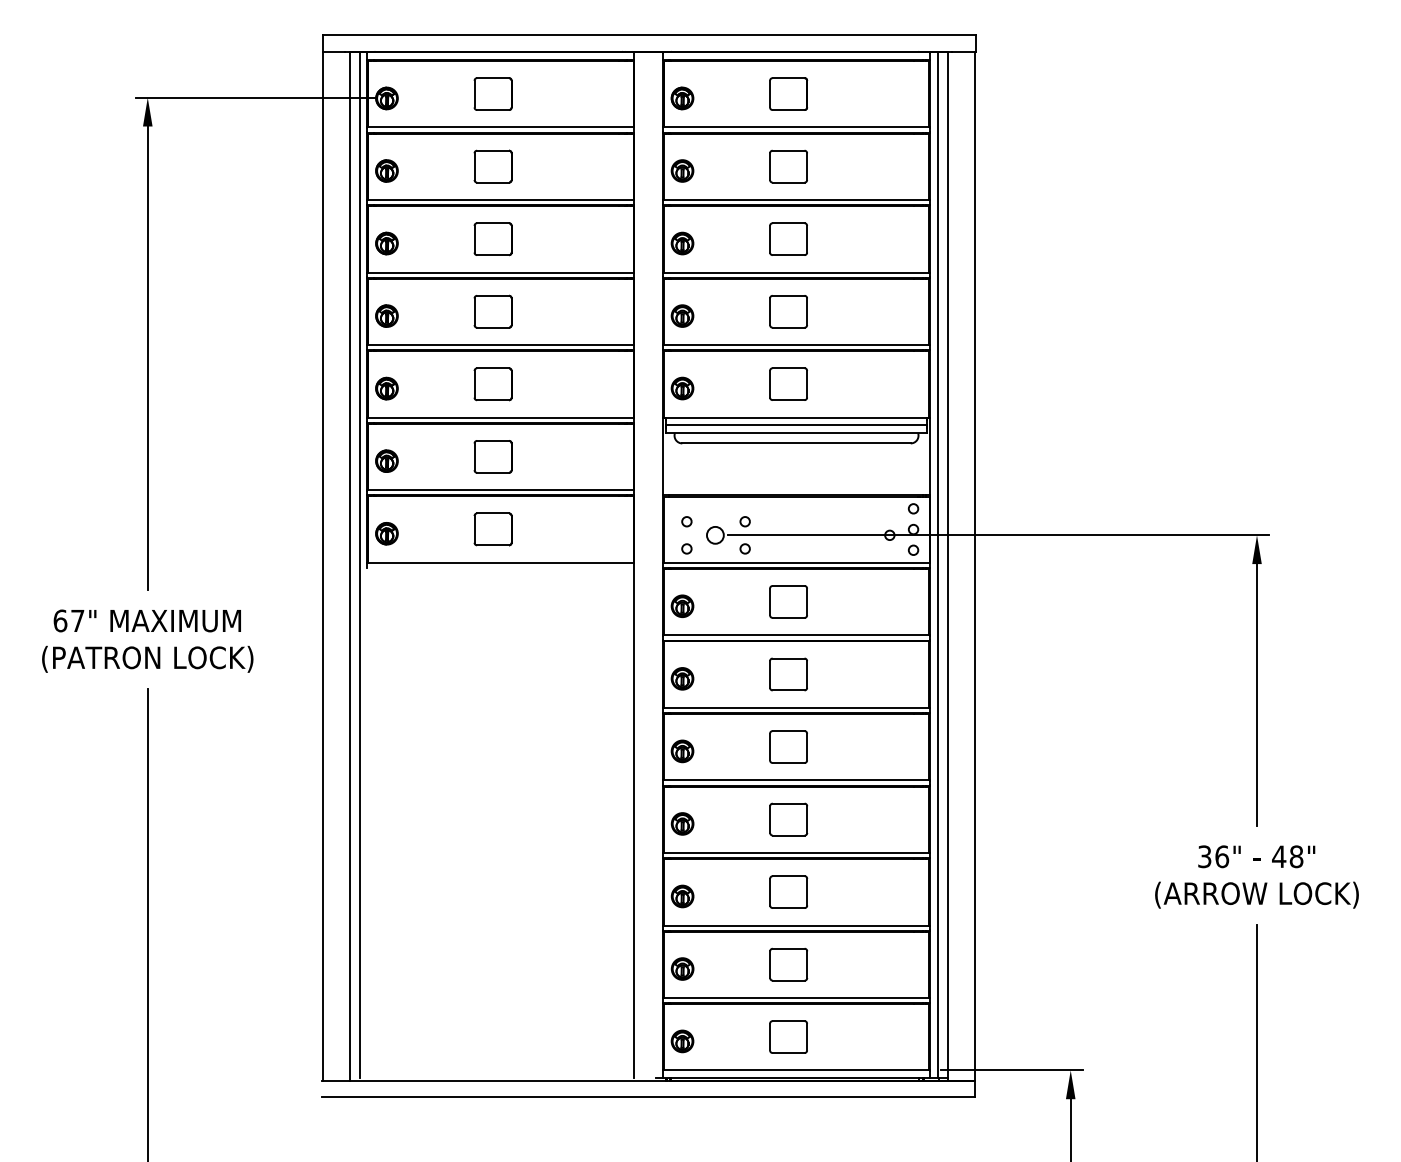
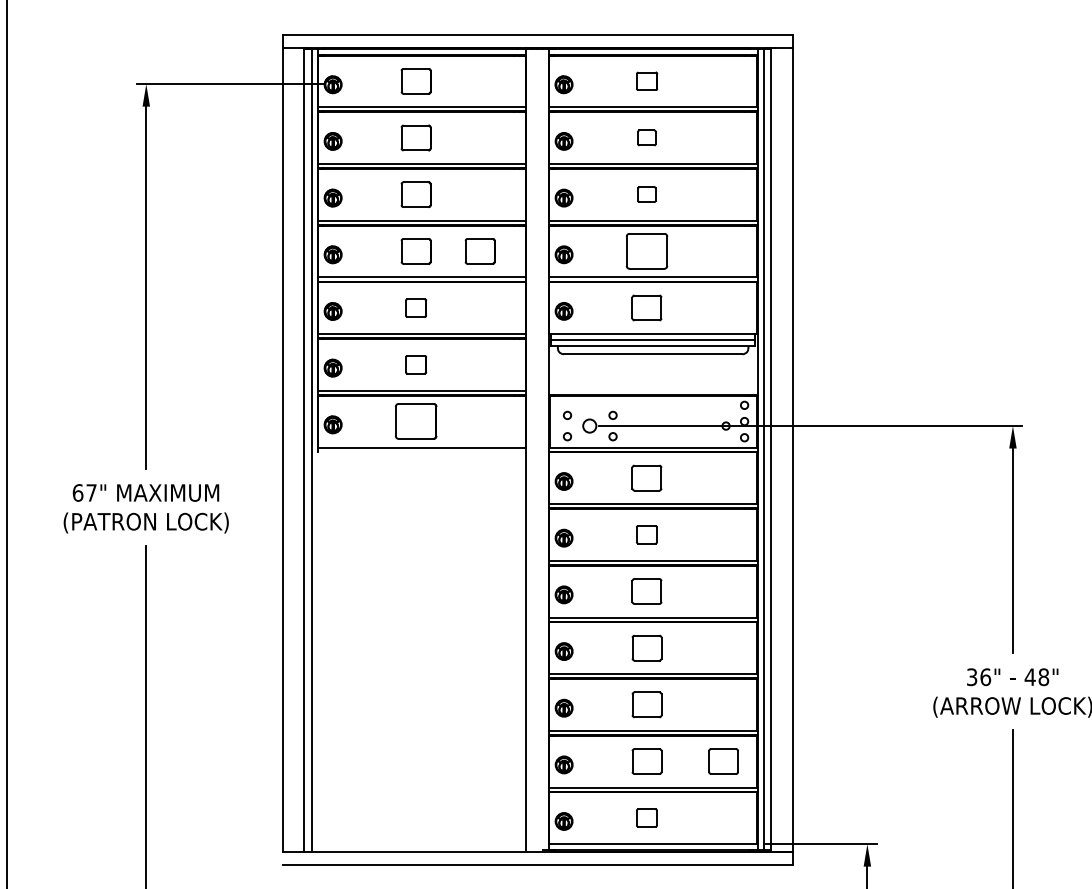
part: (788, 93) -> (646, 80), size x0.7
part: (788, 166) -> (646, 137), size x0.6
part: (788, 238) -> (646, 194), size x0.6
part: (574, 311) -> (479, 251), added
part: (788, 311) -> (646, 251), size x1.4
part: (492, 384) -> (415, 308), size x0.7
part: (492, 456) -> (415, 364), size x0.7
part: (492, 529) -> (415, 421), size x1.4
part: (788, 674) -> (646, 534), size x0.7
part: (886, 964) -> (723, 761), added
part: (788, 1036) -> (646, 817), size x0.7

